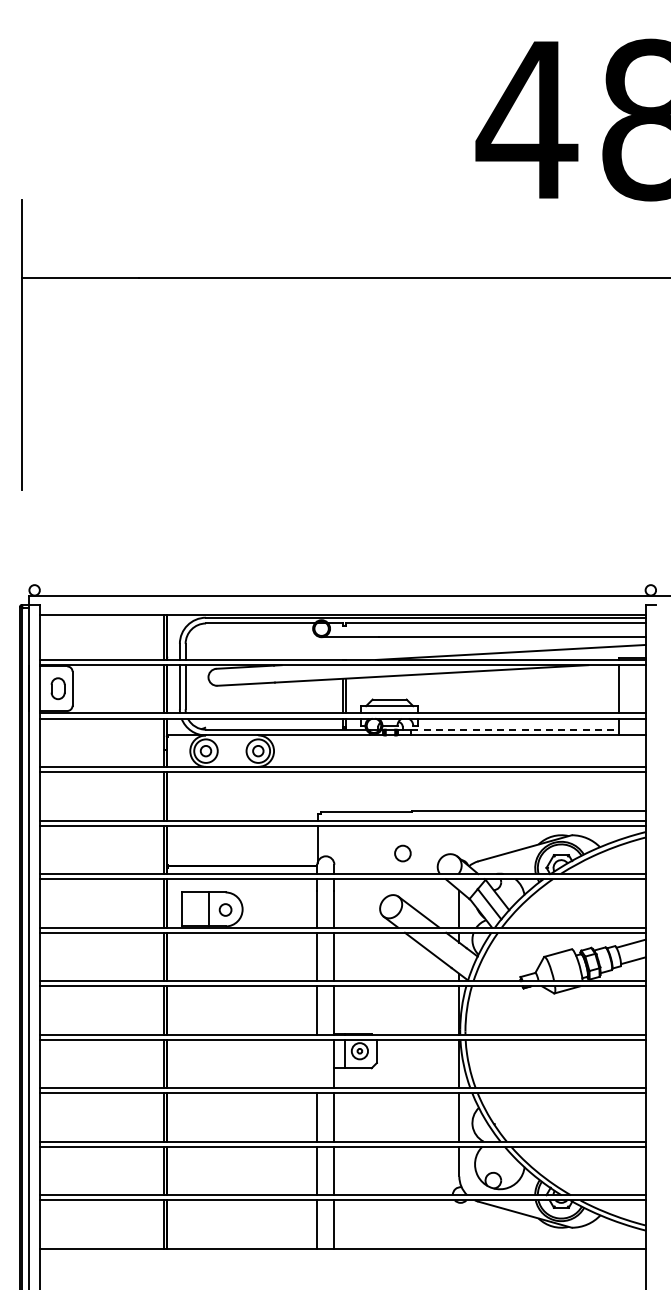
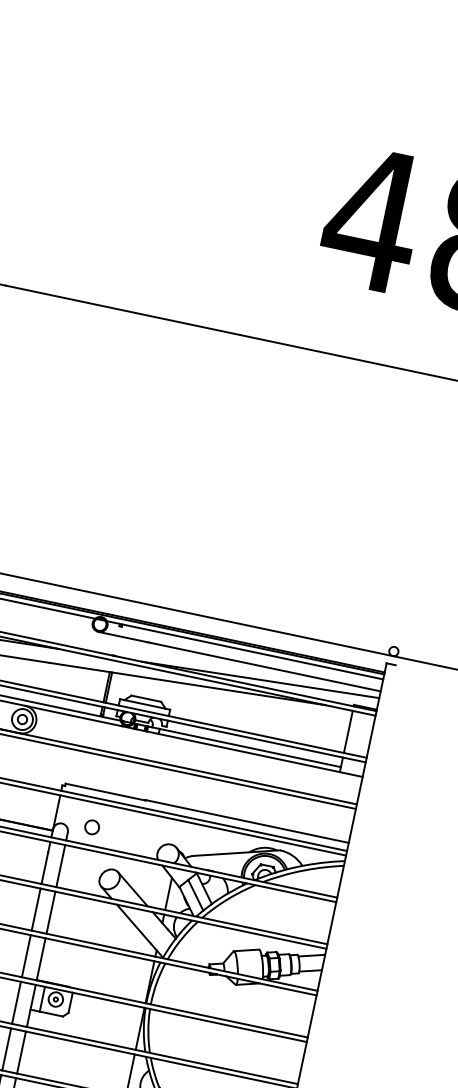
line: (515, 729) -> (250, 747), dashed -> solid
circle: (402, 853) -> (91, 827), moved
line: (317, 1063) -> (16, 1002), added

